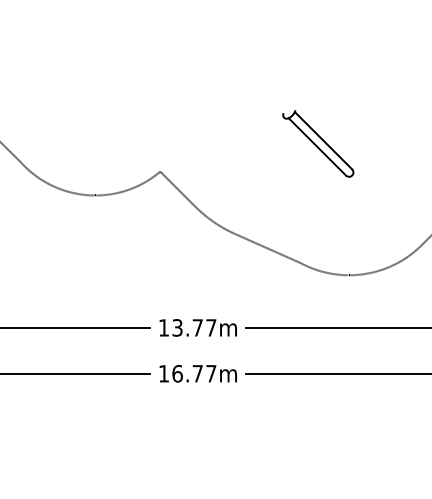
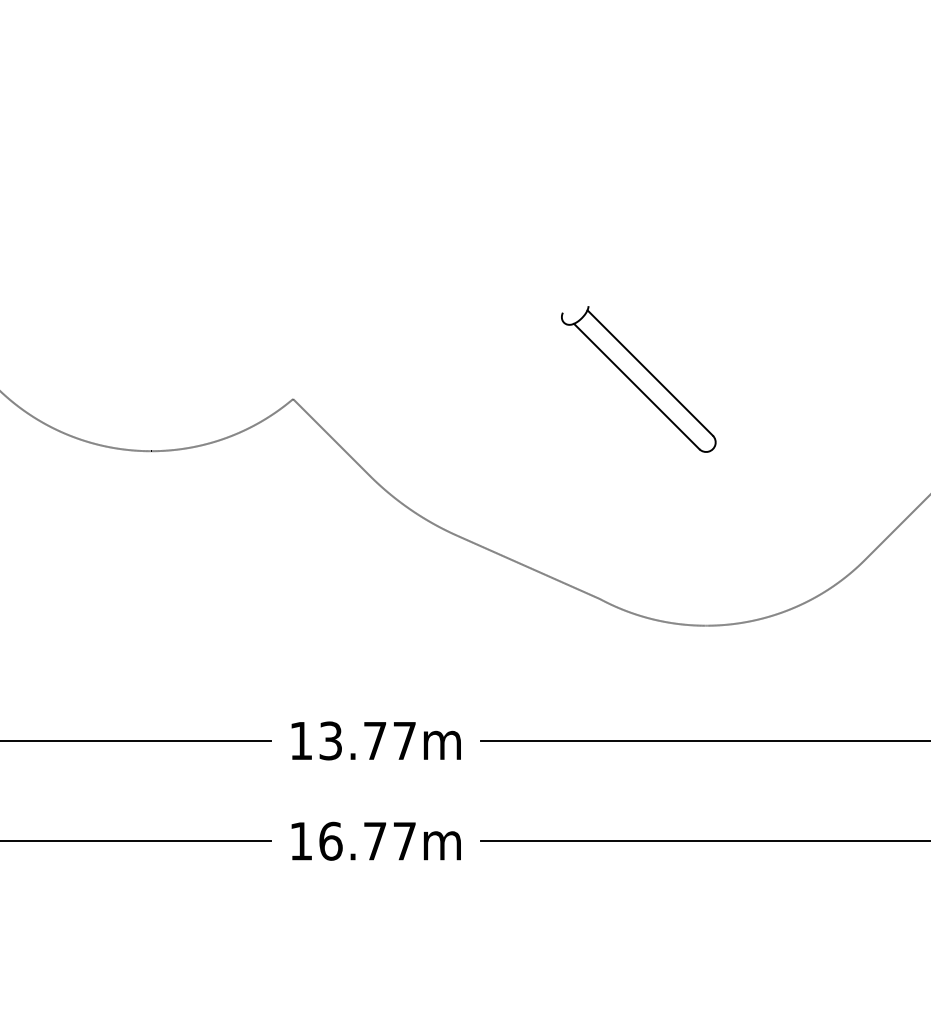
part: (318, 143) -> (639, 379), moved

